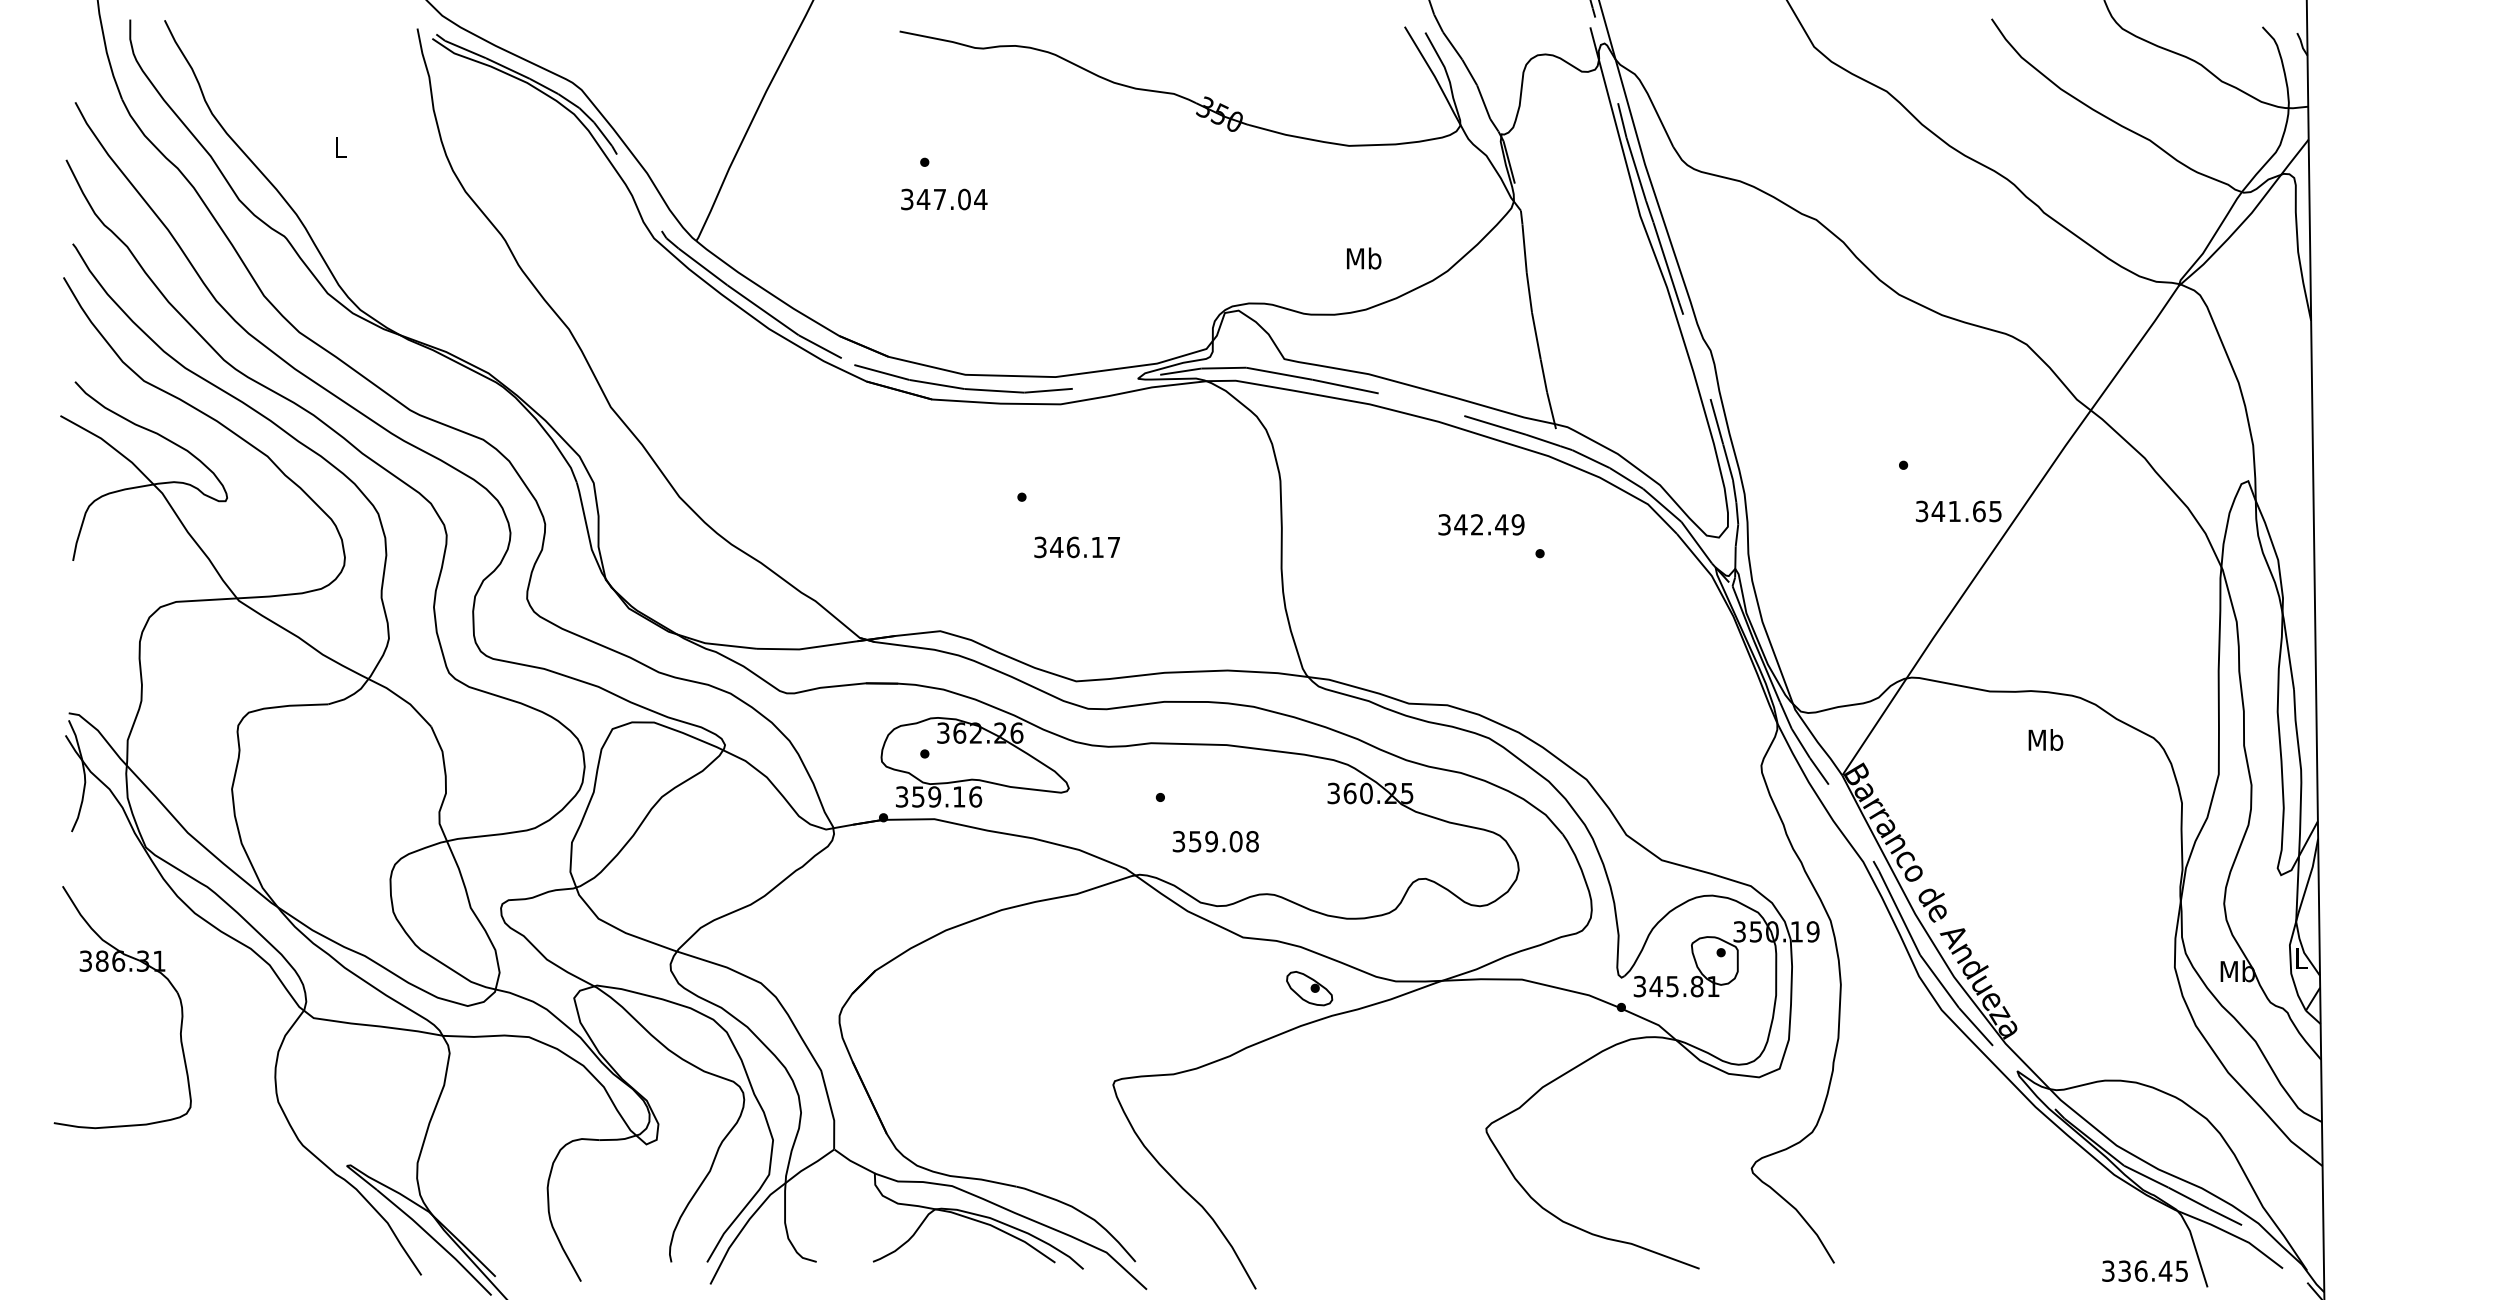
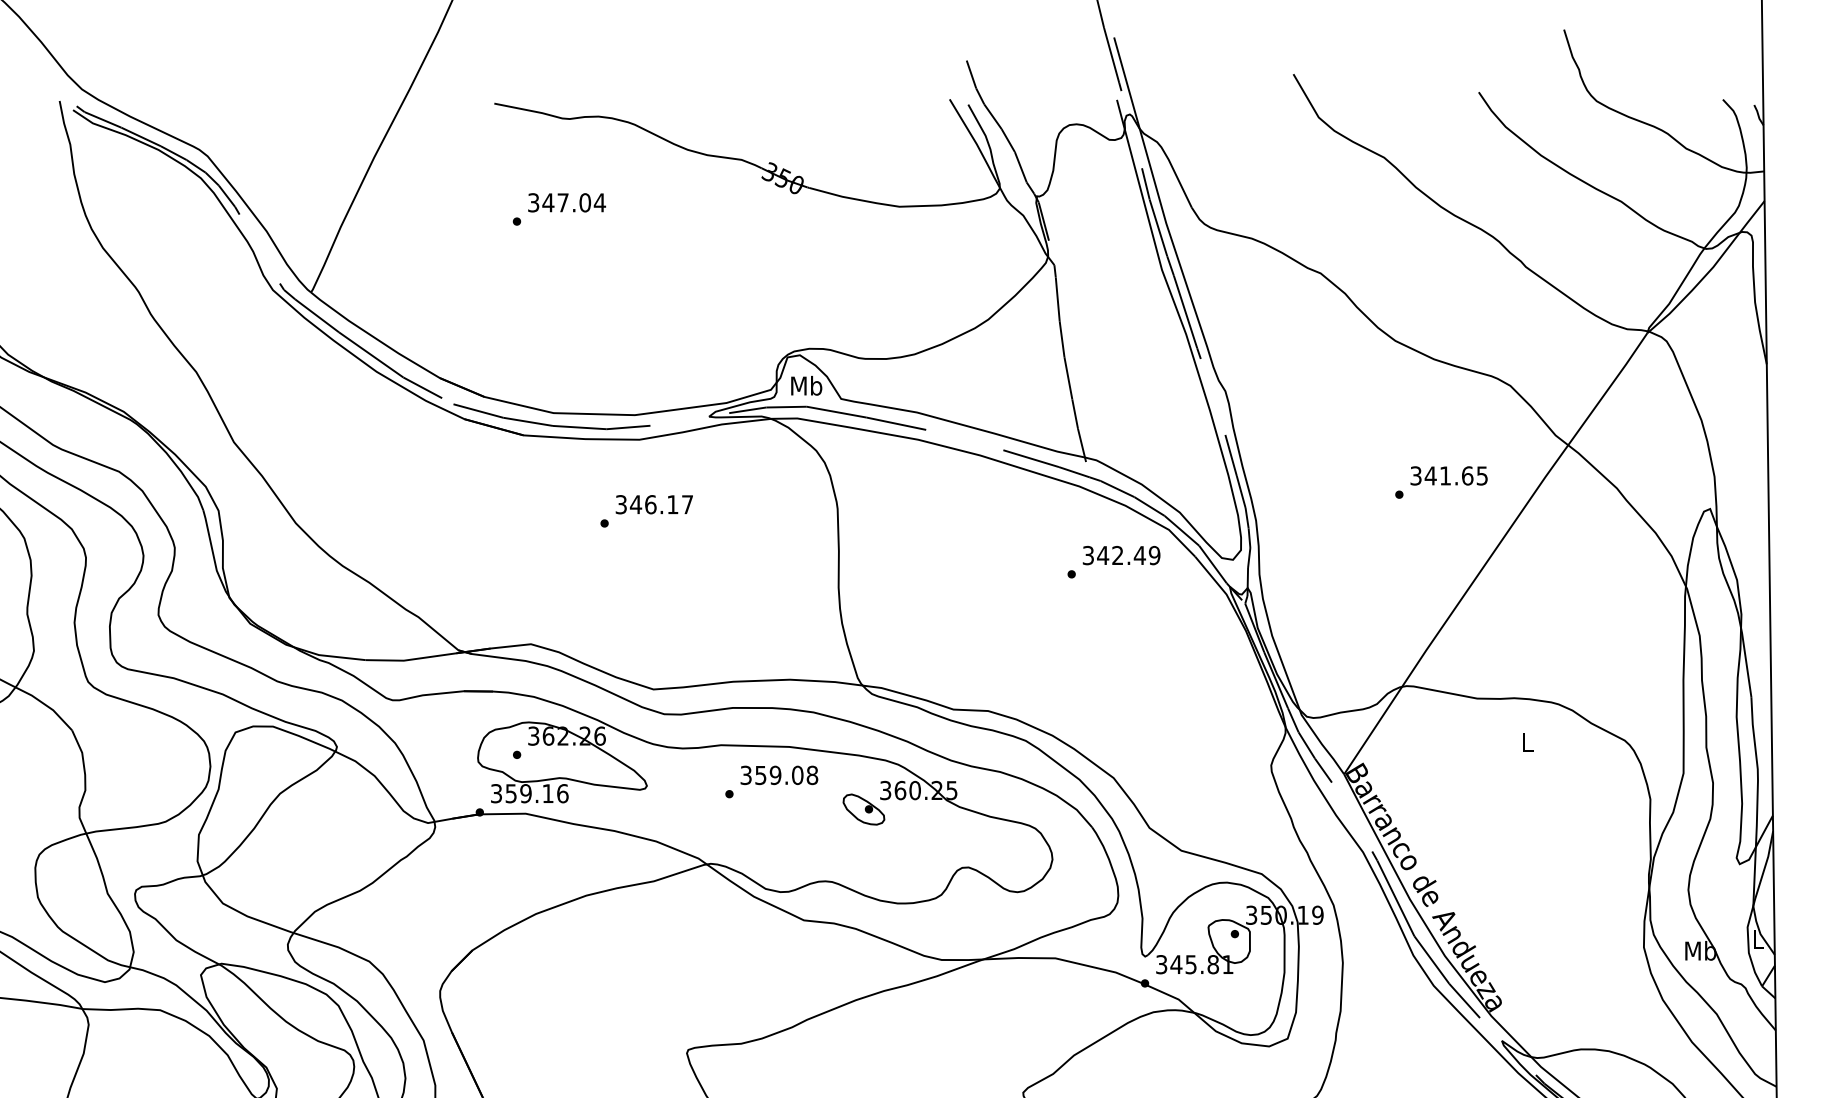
text: (944, 199) -> (567, 202), moved
text: (1364, 258) -> (807, 385), moved
text: (1958, 511) -> (1448, 475), moved
text: (1481, 524) -> (1121, 555), moved
text: (1076, 547) -> (653, 504), moved
text: (2045, 739) -> (1527, 741), Mb -> L
text: (1215, 841) -> (779, 775), moved
part: (1309, 988) -> (863, 809), moved

